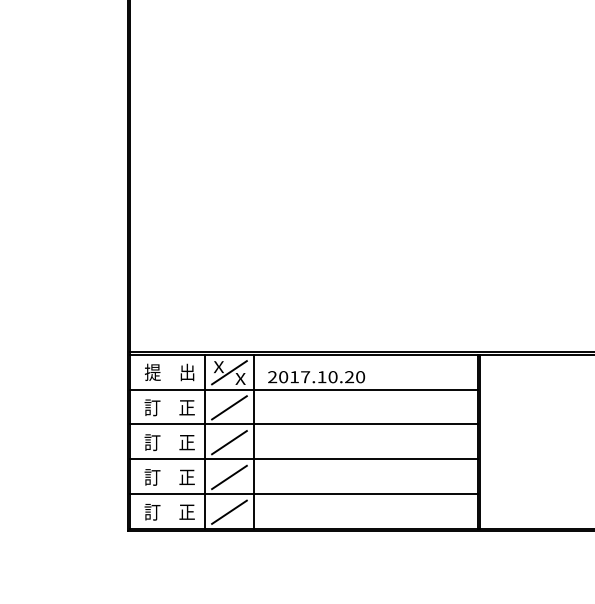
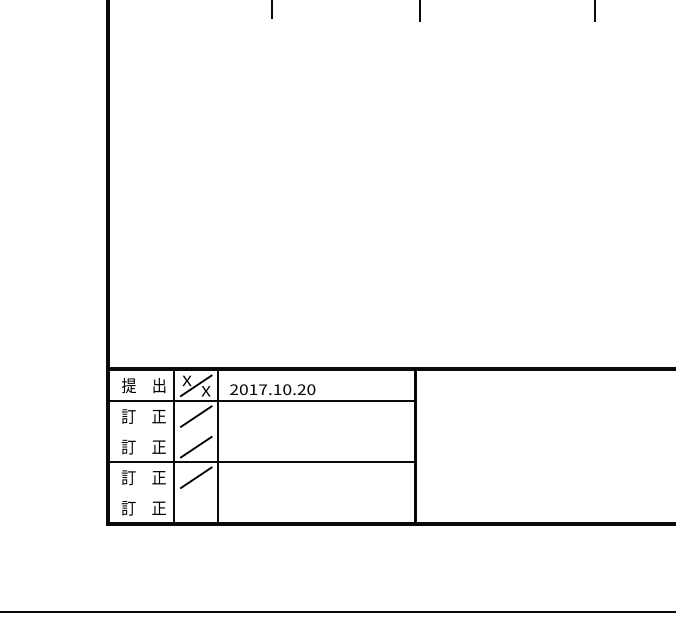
line: (303, 424) -> (261, 431), removed
line: (303, 494) -> (261, 492), removed
line: (228, 512) -> (195, 508), removed

